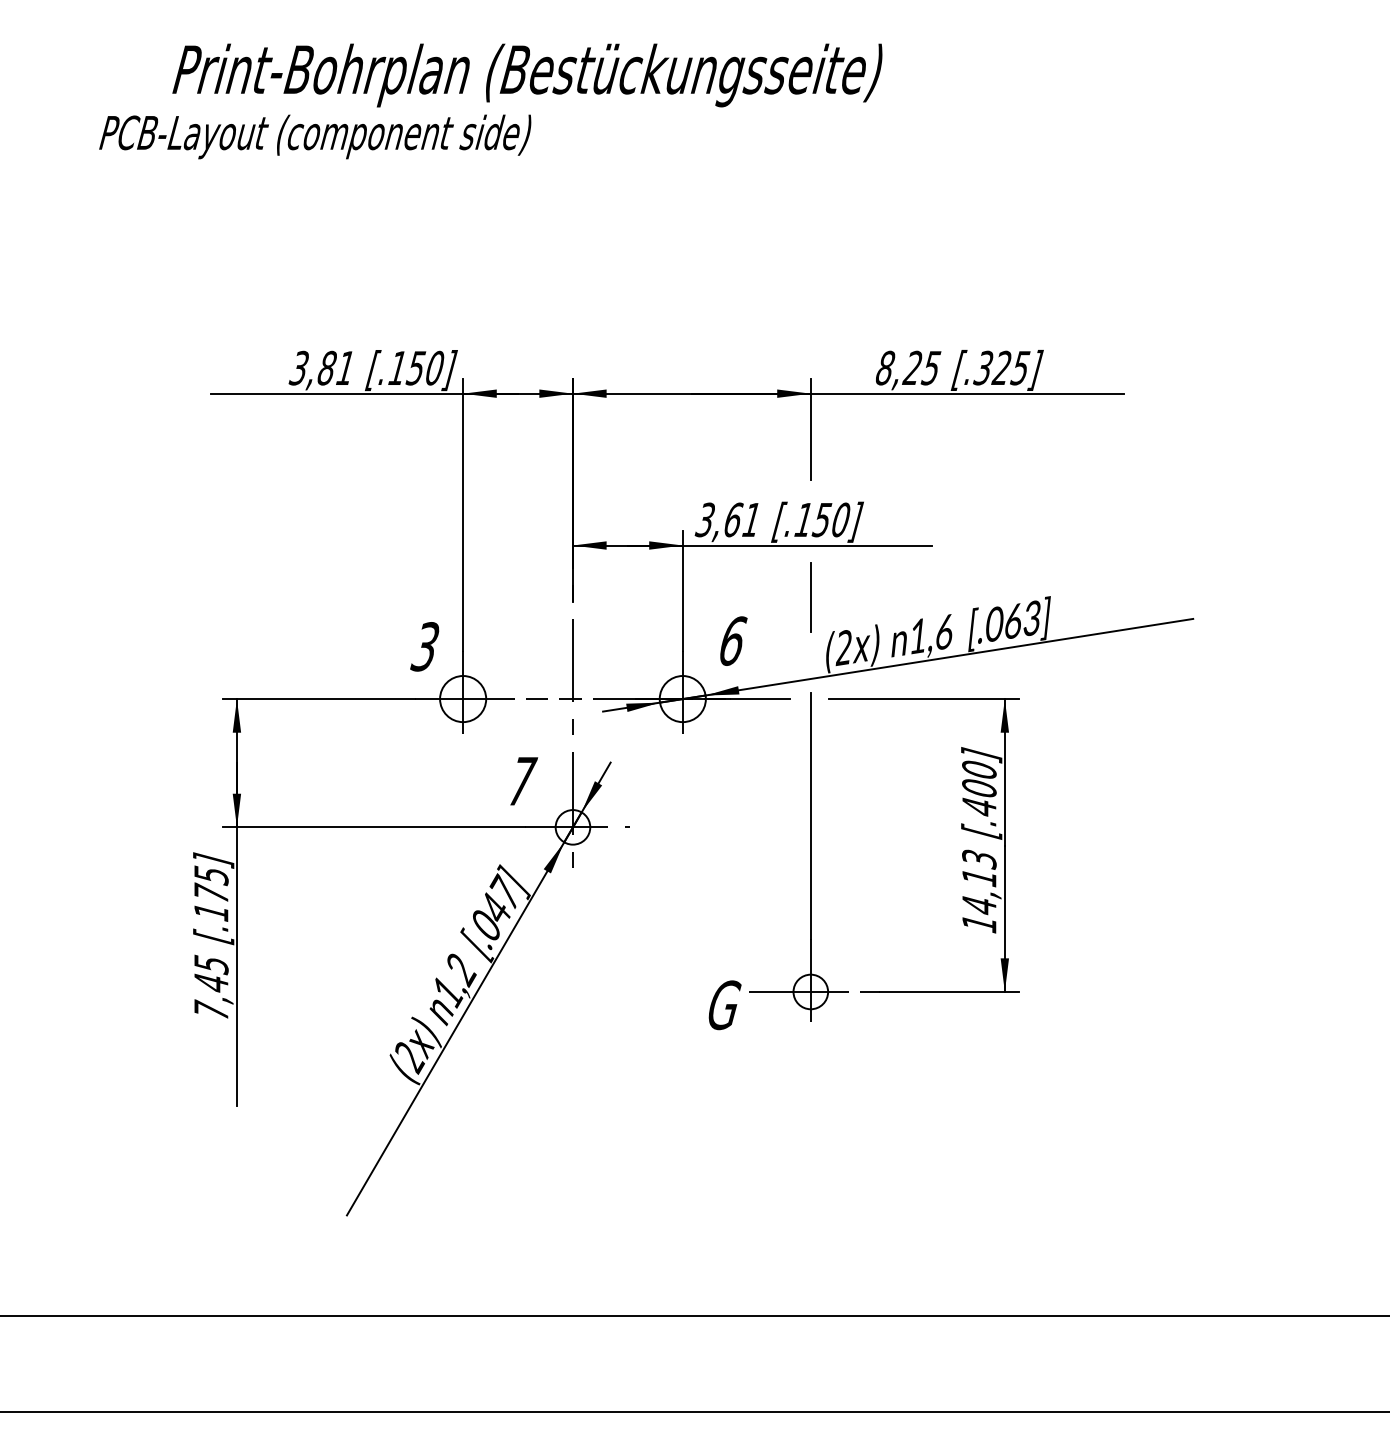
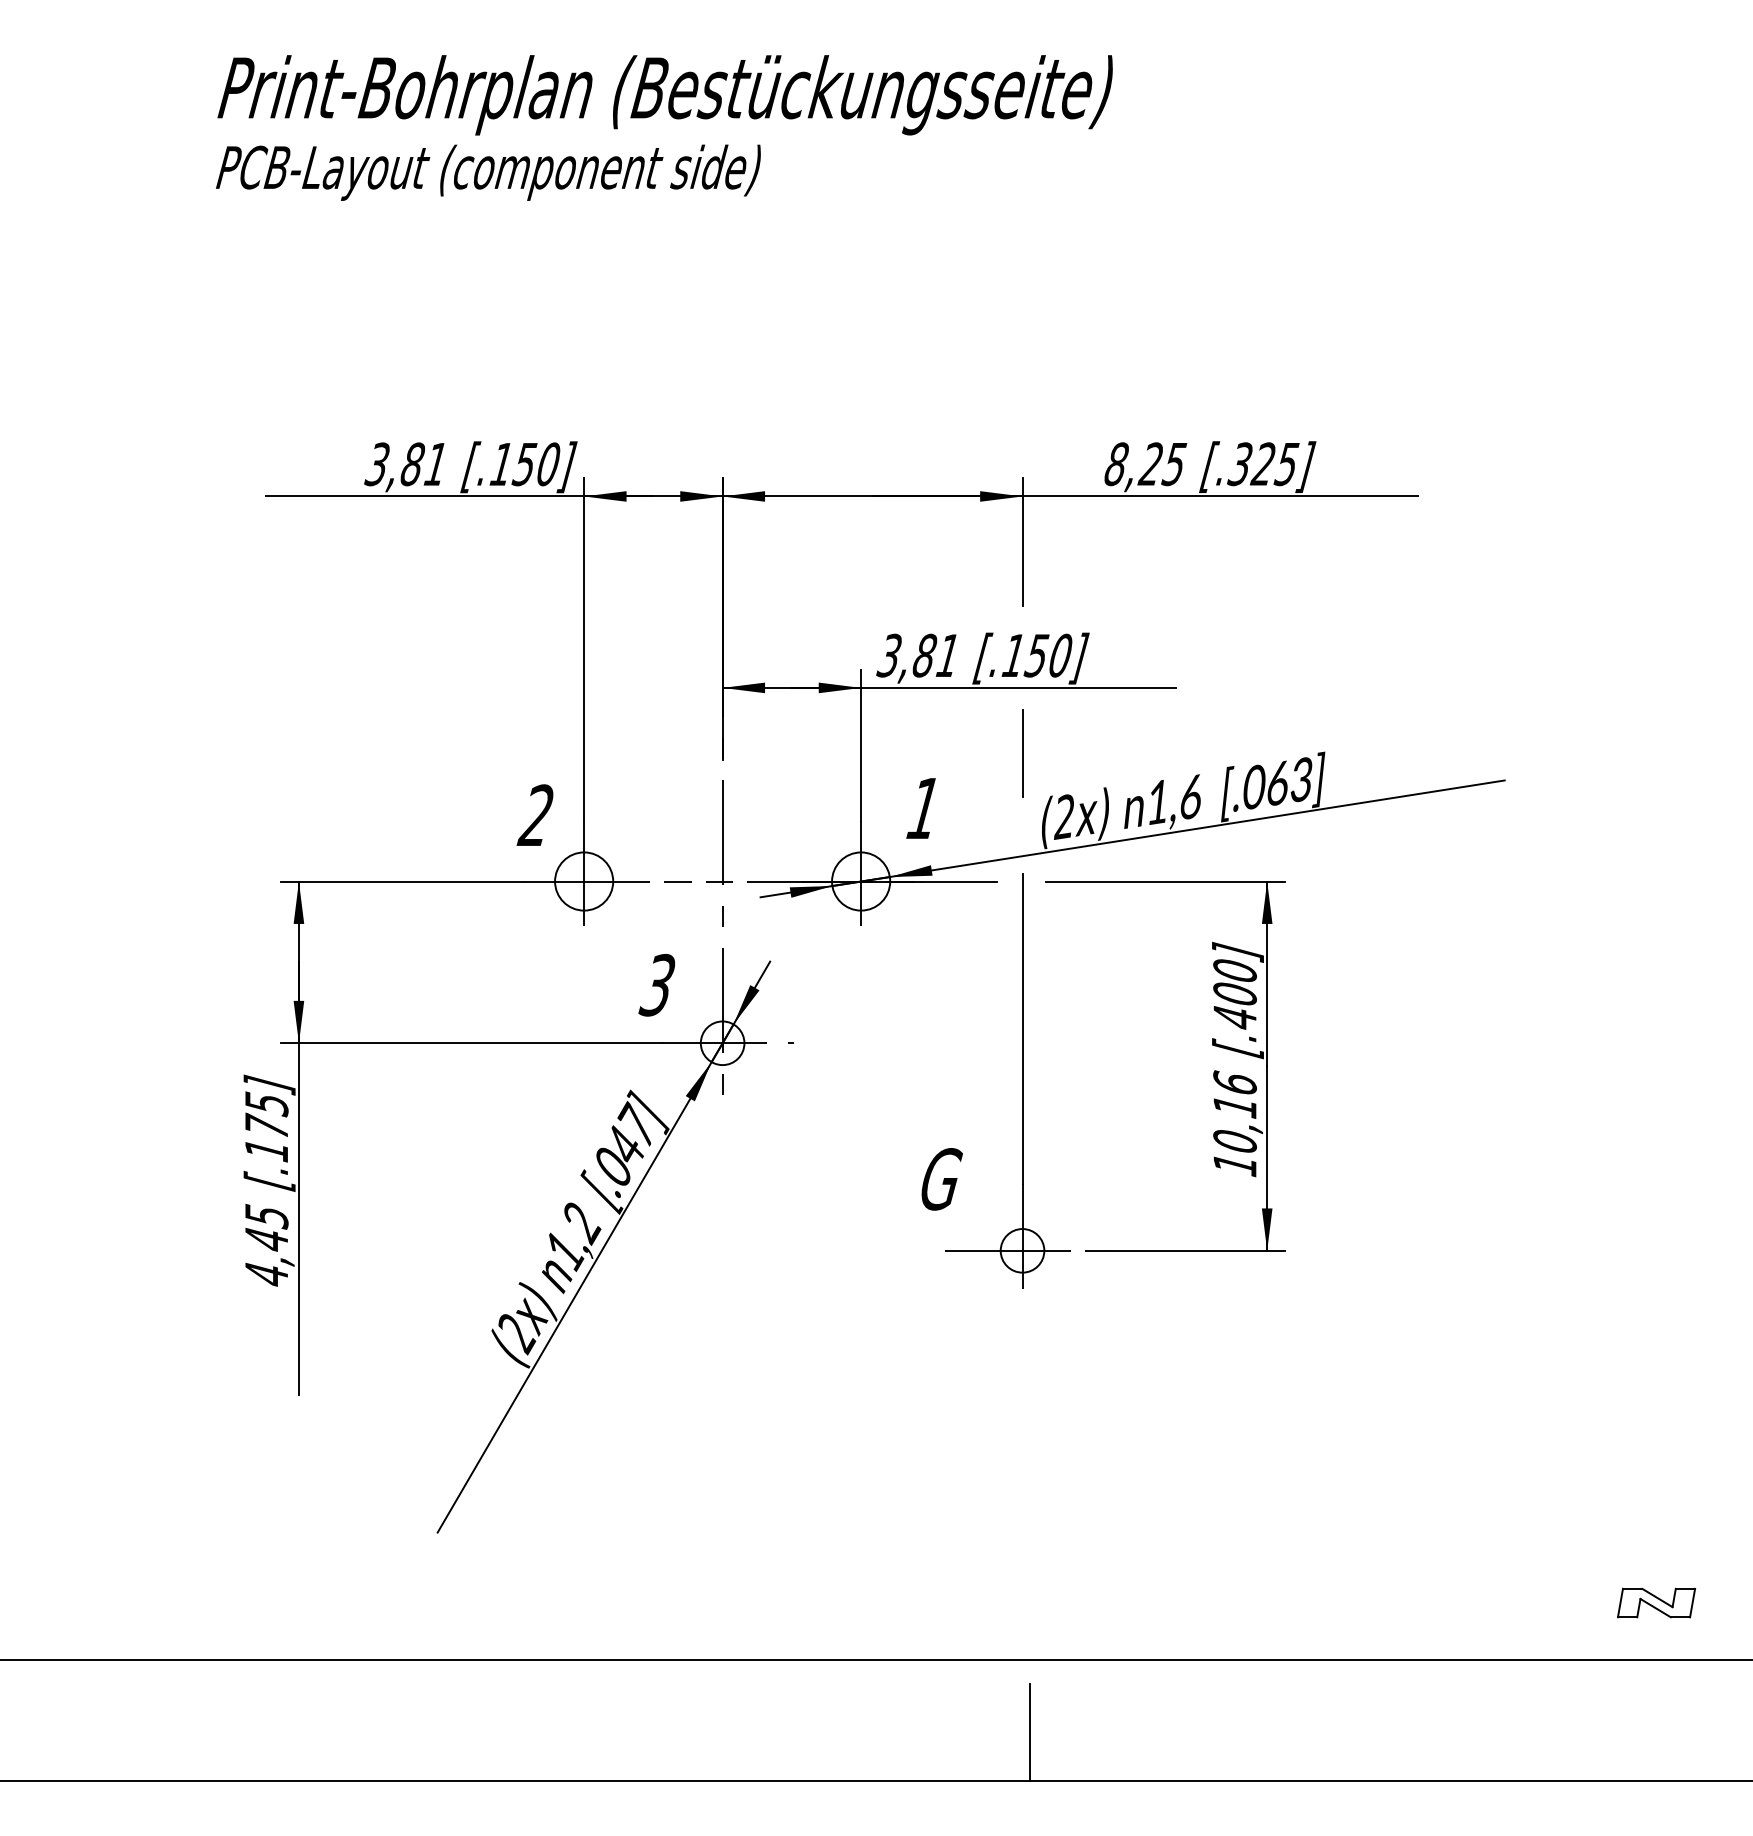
text: (315, 136) -> (488, 172), moved
text: (733, 519) -> (925, 655), 3,61 -> 3,81
text: (732, 640) -> (923, 807), 6 -> 1
text: (424, 646) -> (535, 815), 3 -> 2
text: (522, 781) -> (658, 985), 7 -> 3
text: (979, 881) -> (1235, 1111), 14,13 -> 10,16
text: (724, 1005) -> (941, 1179), moved
text: (211, 1009) -> (266, 1272), 7,45 -> 4,45
part: (1313, 1271) -> (1656, 1603), added
line: (816, 1373) -> (1029, 1731), added

